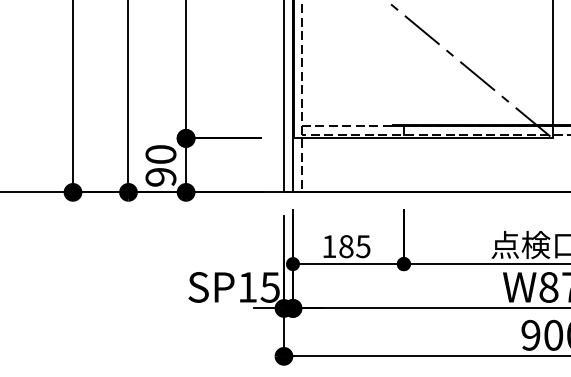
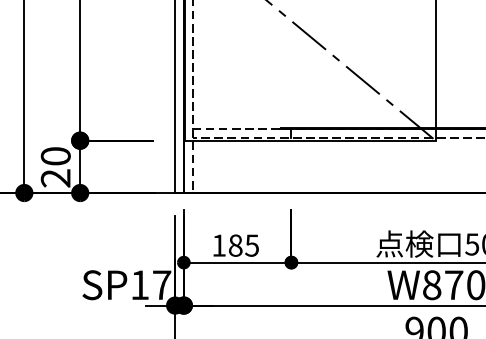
text: (161, 177) -> (56, 178), 90 -> 20
text: (269, 287) -> (161, 285), SP15 -> SP17

